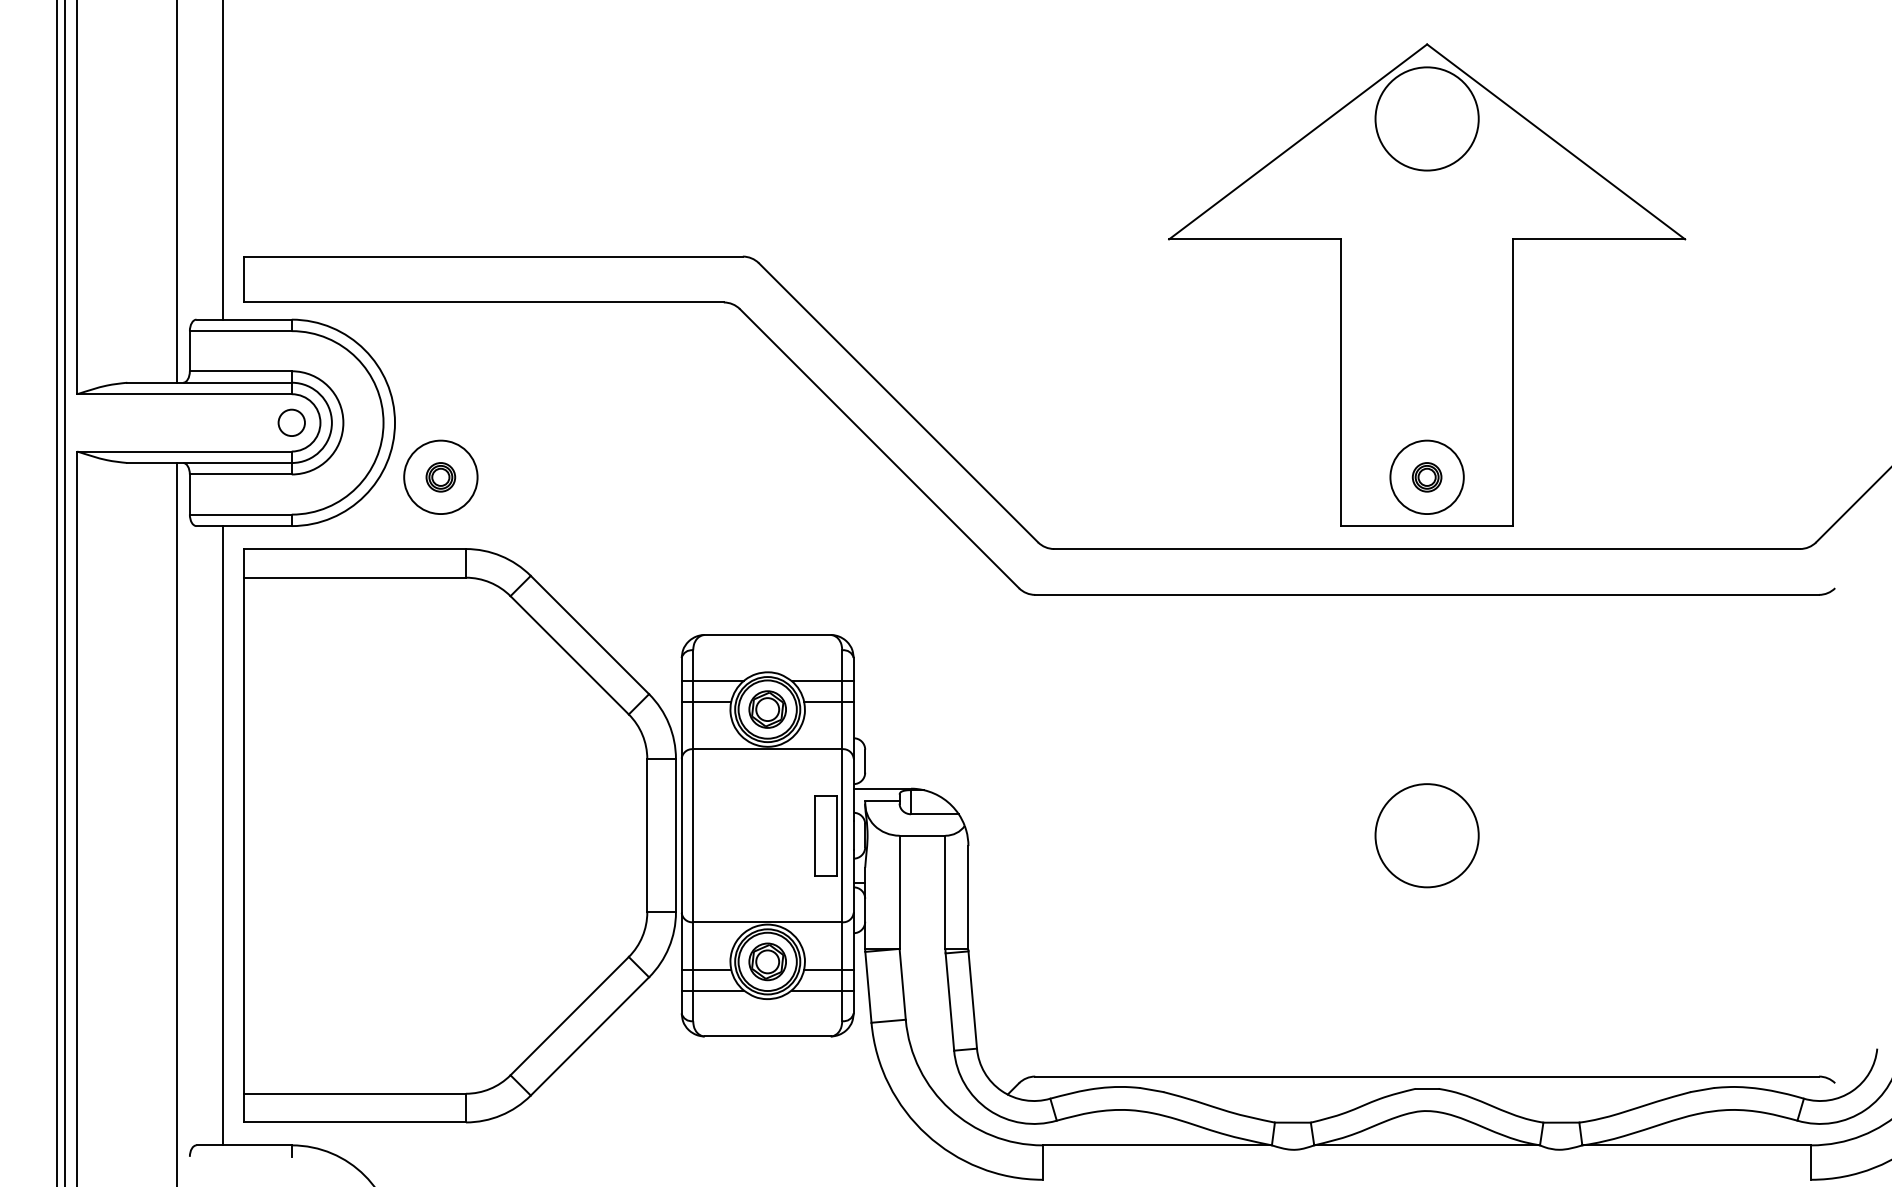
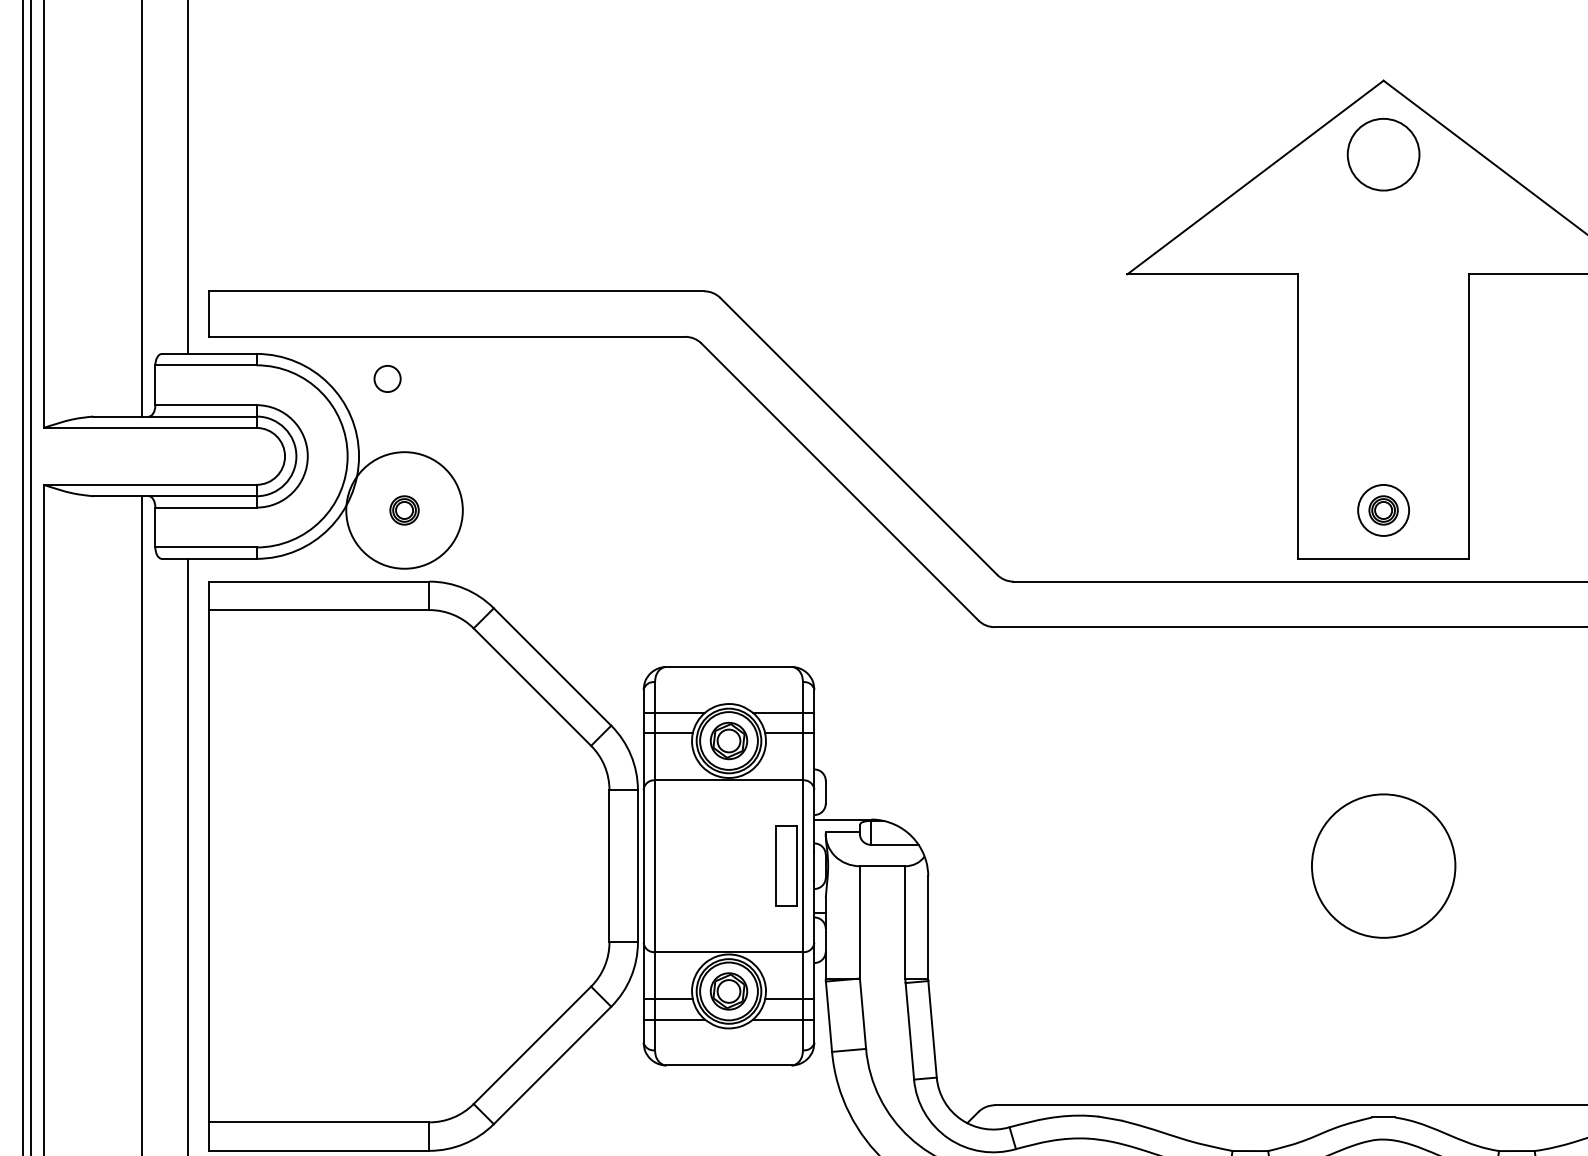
circle: (1426, 118) -> (1382, 154), size x0.7
circle: (291, 422) -> (387, 378), moved
circle: (440, 477) -> (404, 510), size x1.6
circle: (1426, 477) -> (1382, 510), size x0.7
circle: (1426, 835) -> (1382, 866), size x1.4

